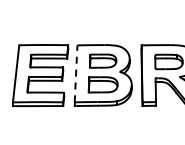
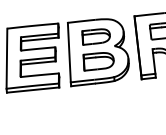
line: (76, 73) -> (69, 52), dashed -> solid

